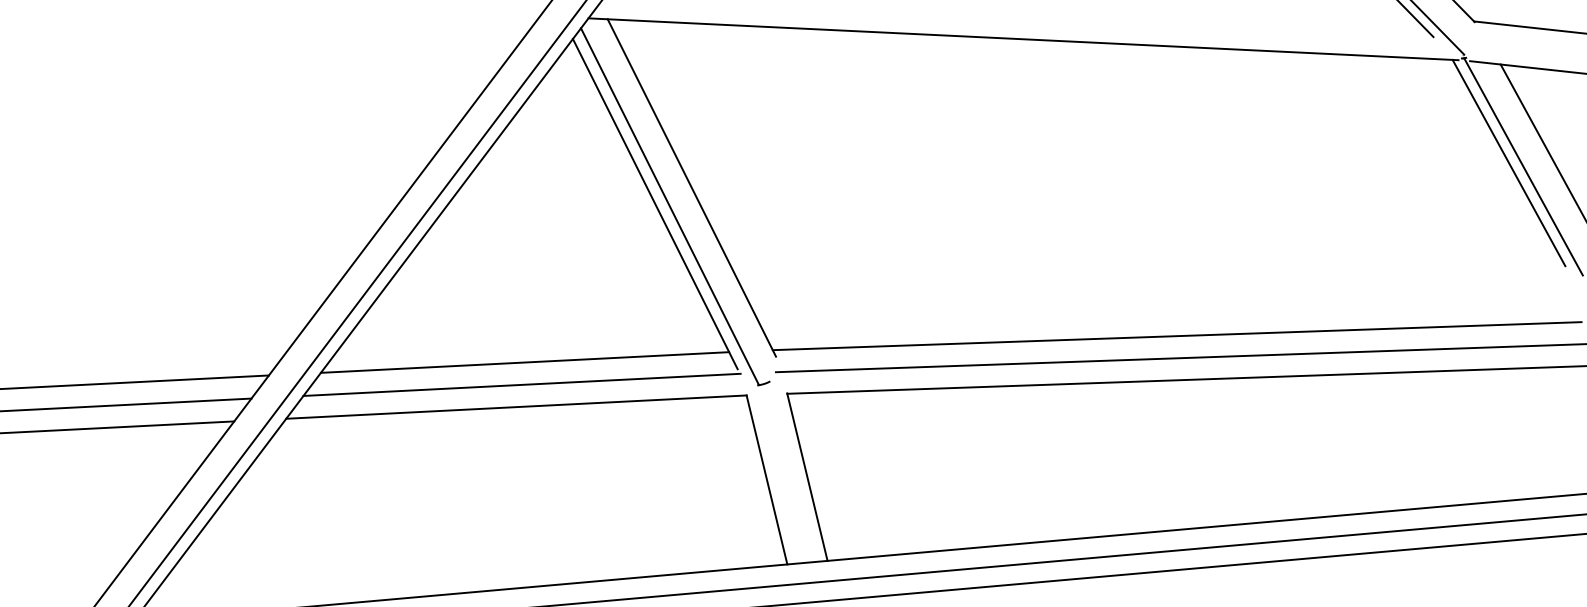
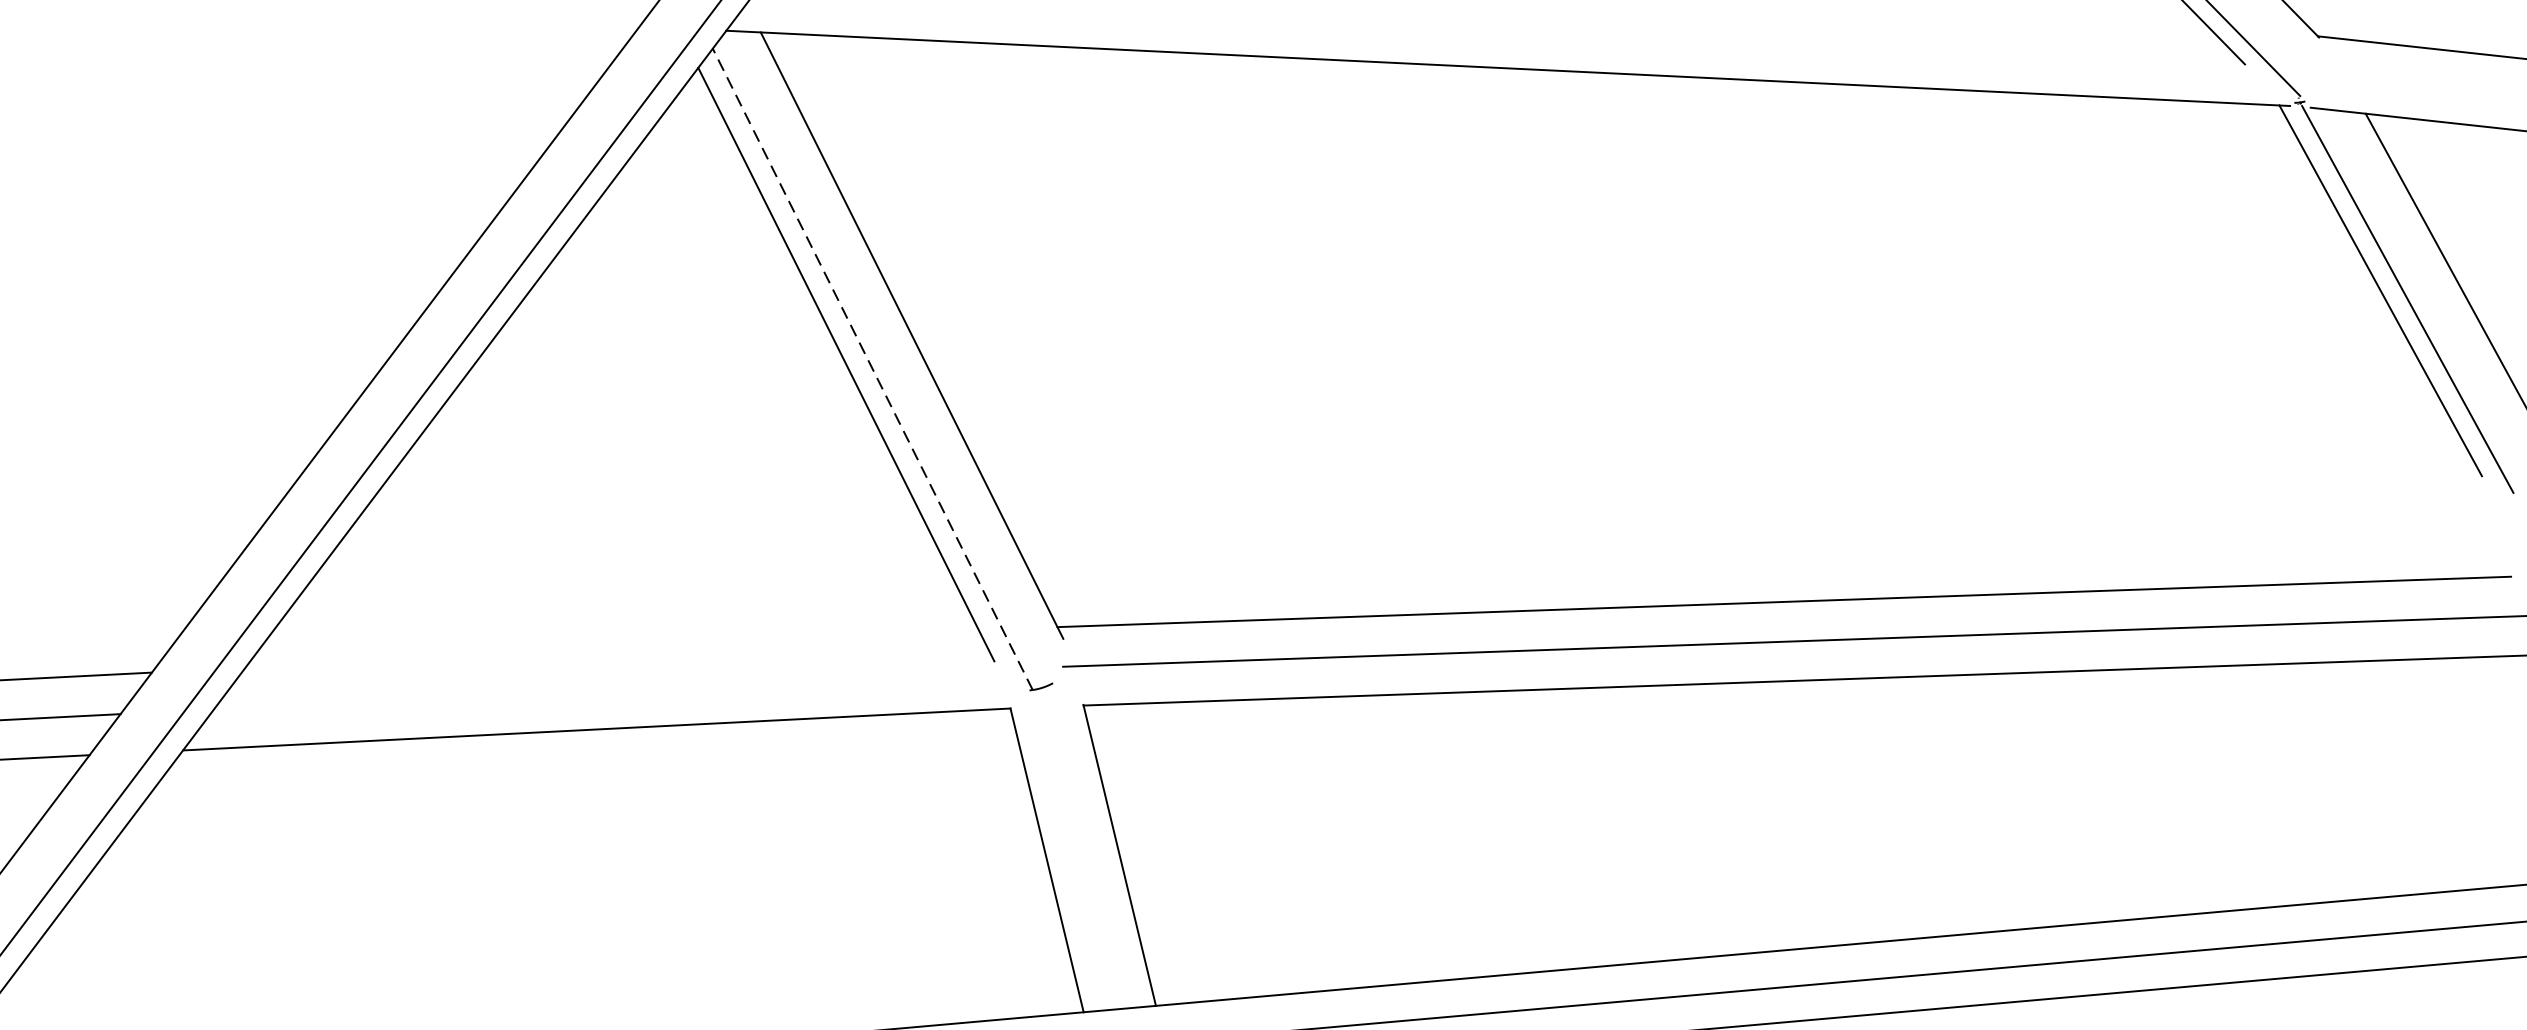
line: (669, 206) -> (871, 368), solid -> dashed
line: (524, 362) -> (611, 649), removed
line: (521, 384) -> (605, 688), removed

